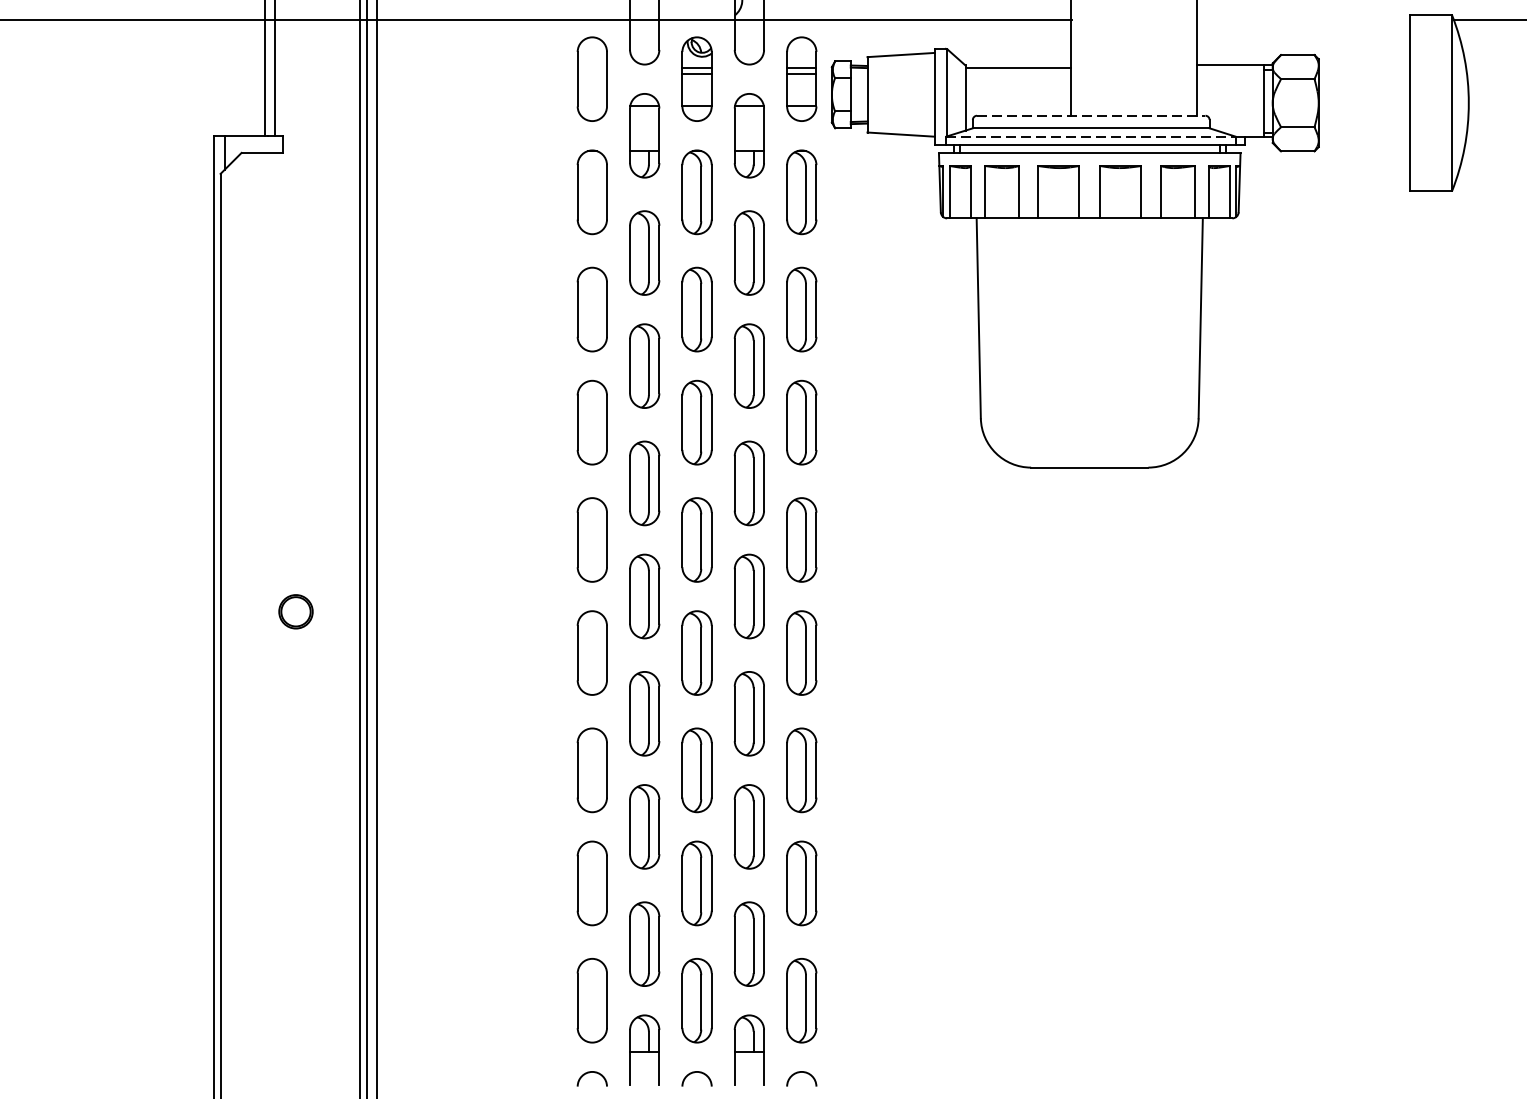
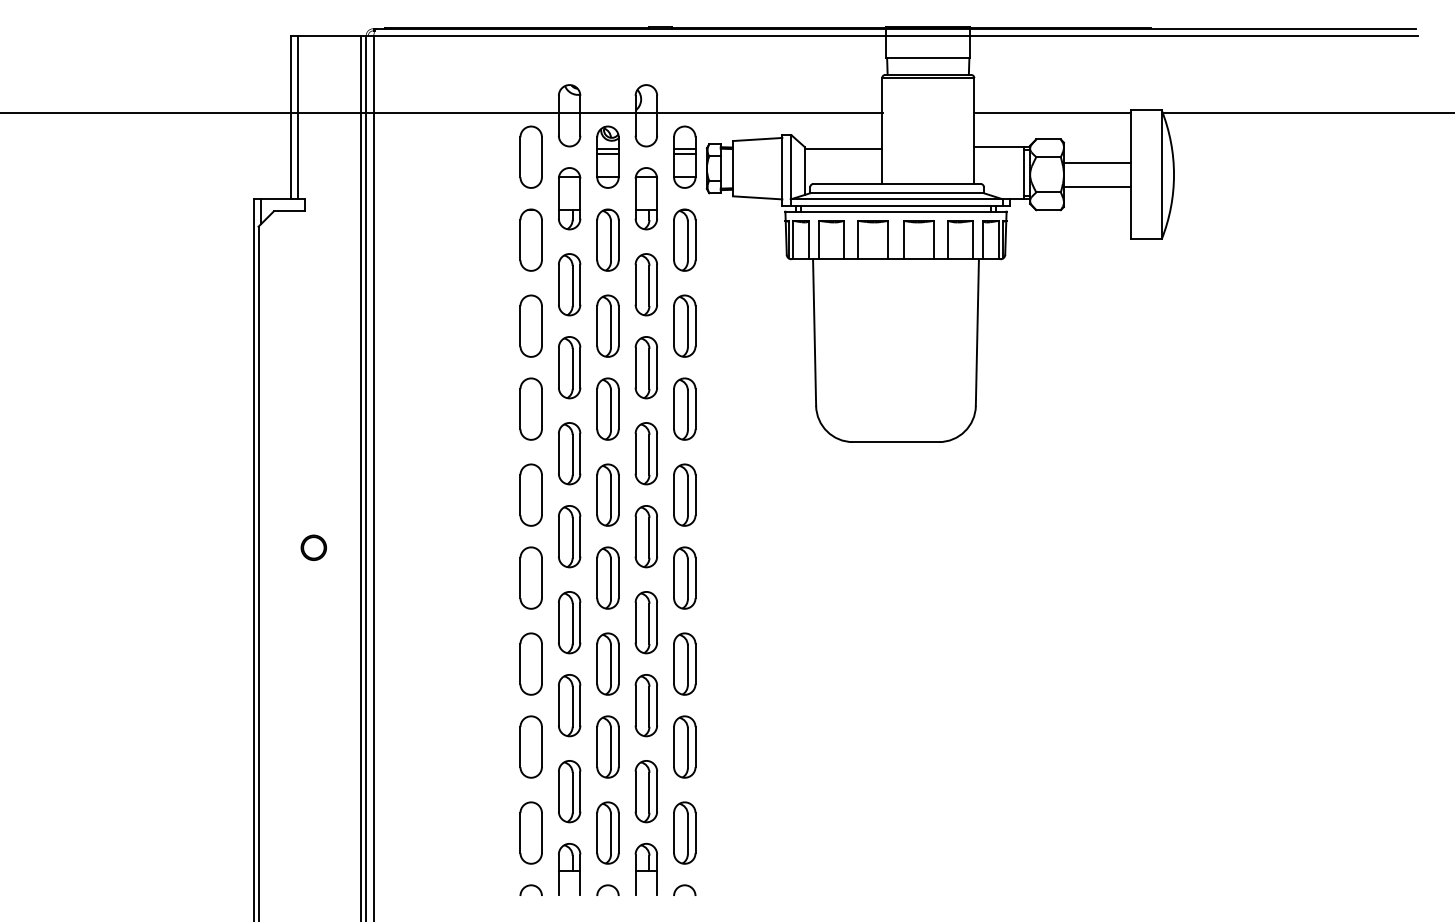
line: (1303, 19) -> (1052, 113), added
line: (1364, 86) -> (1097, 162), added
line: (1091, 116) -> (897, 184), dashed -> solid
line: (1364, 120) -> (1097, 187), added
line: (1091, 136) -> (897, 199), dashed -> solid

